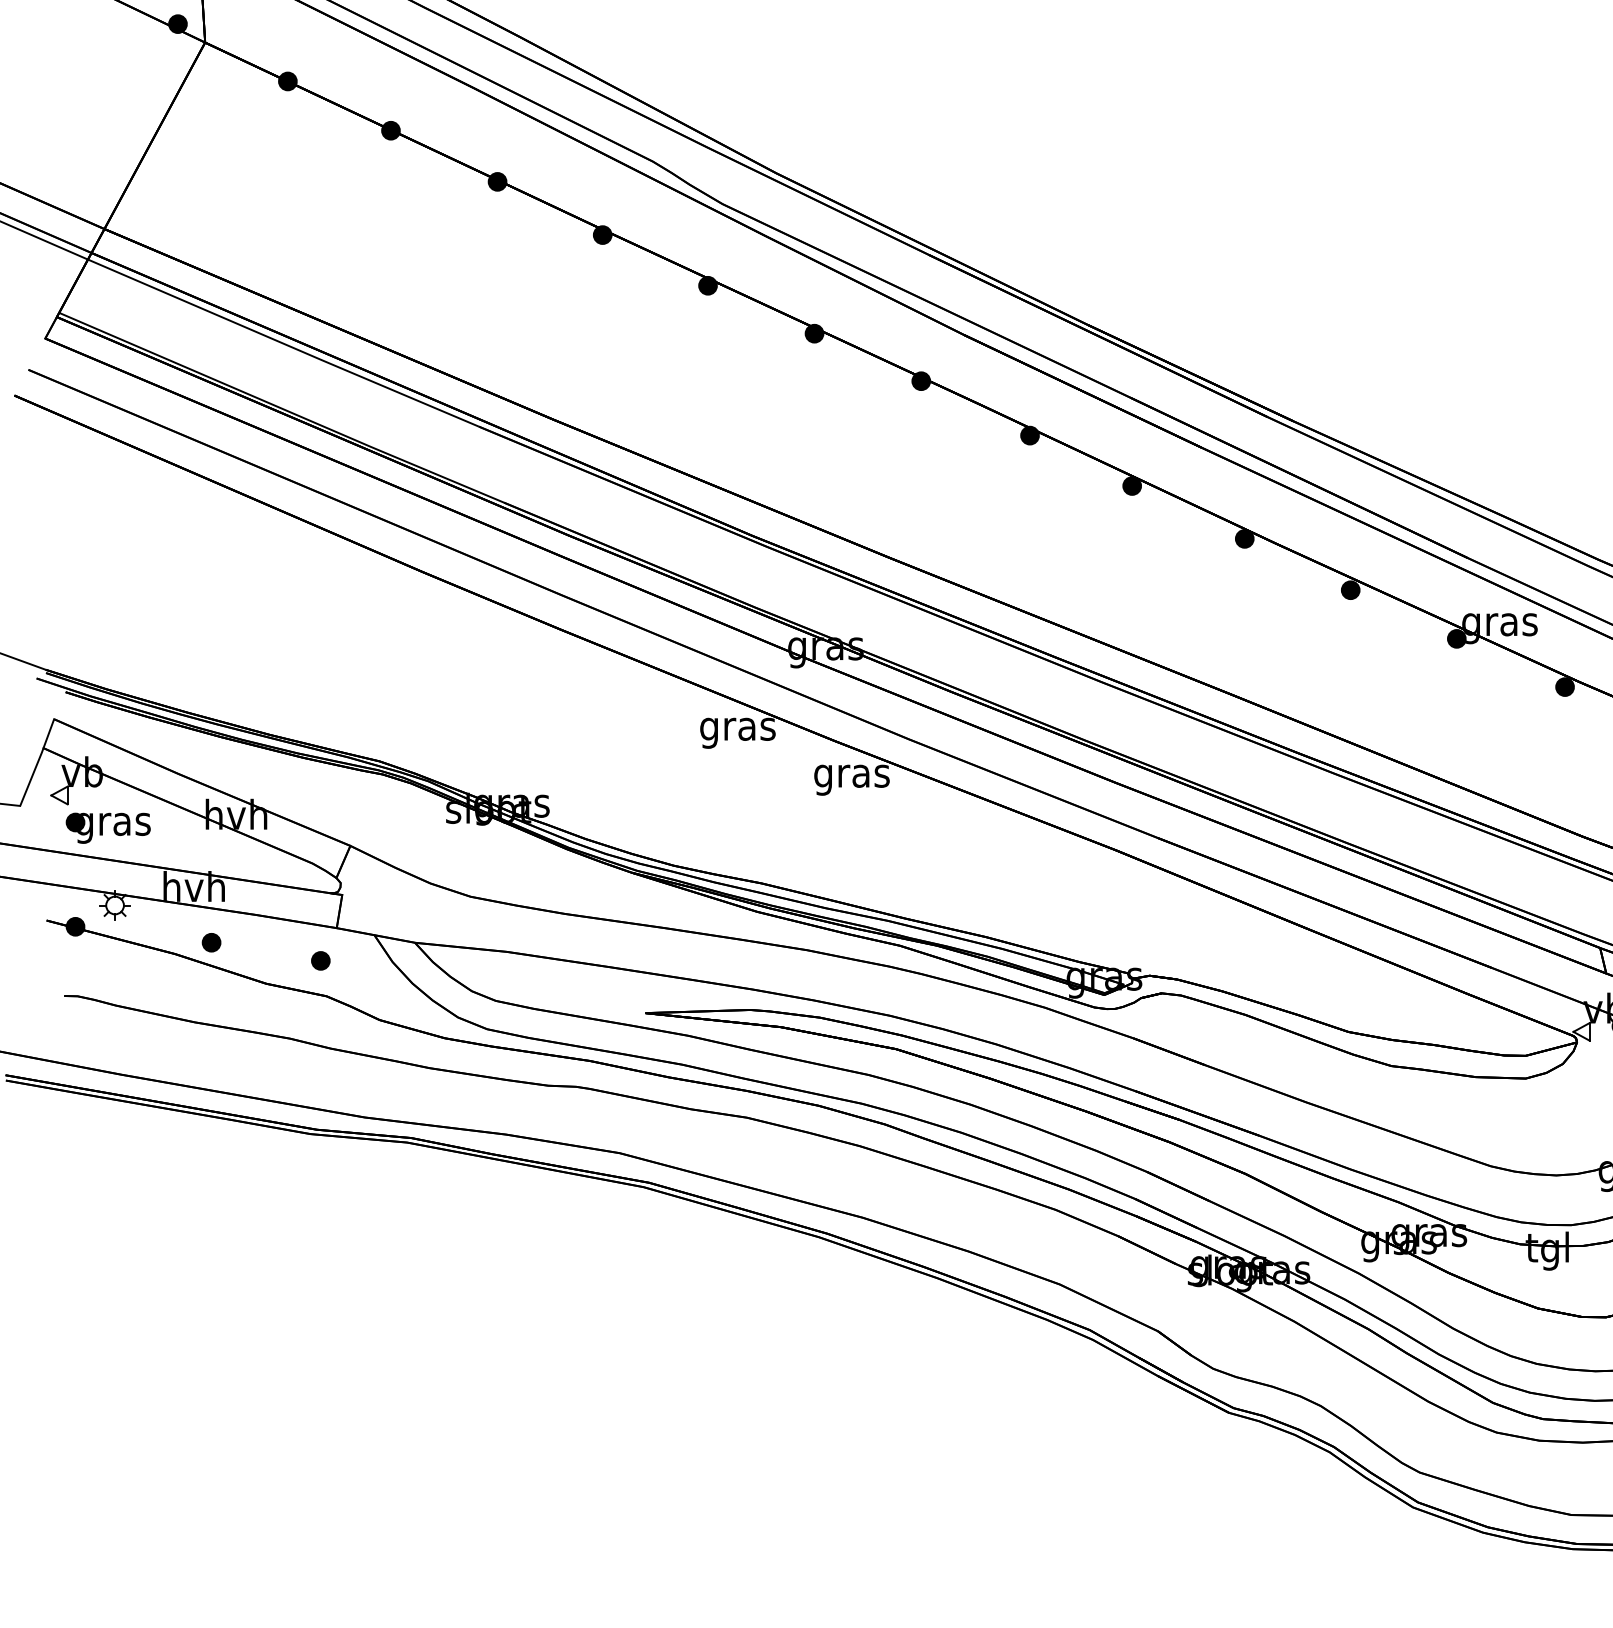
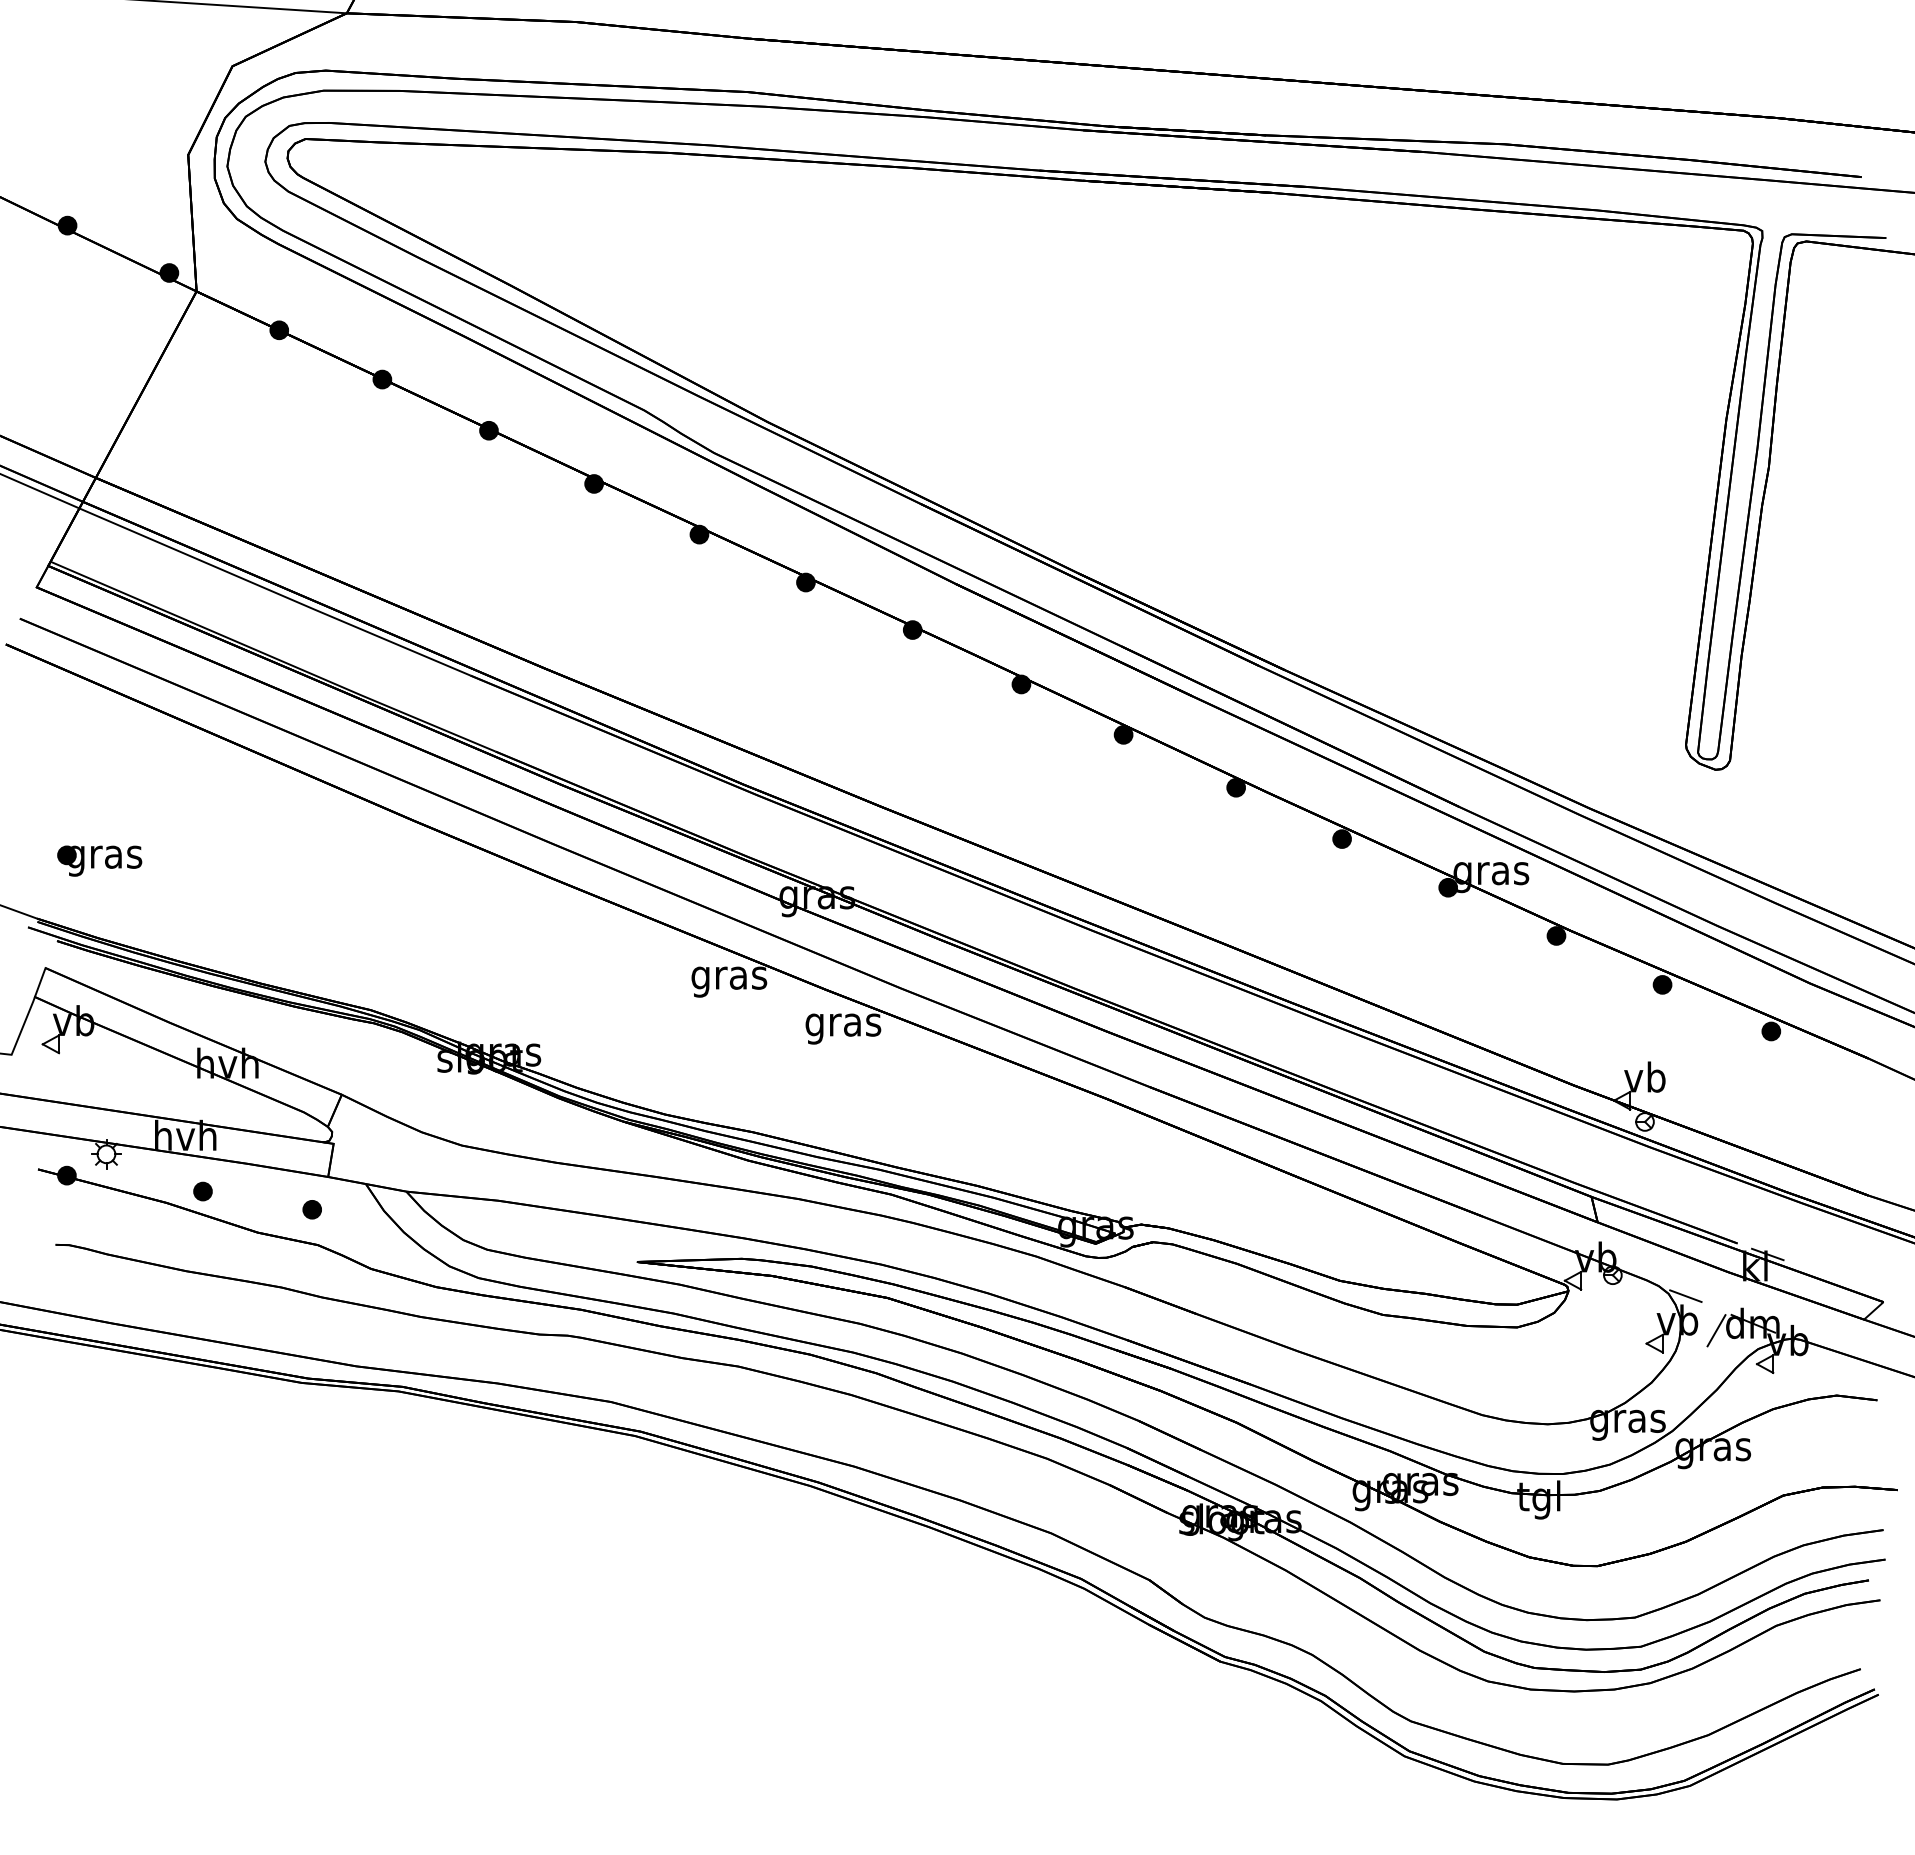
part: (108, 827) -> (99, 860), moved

